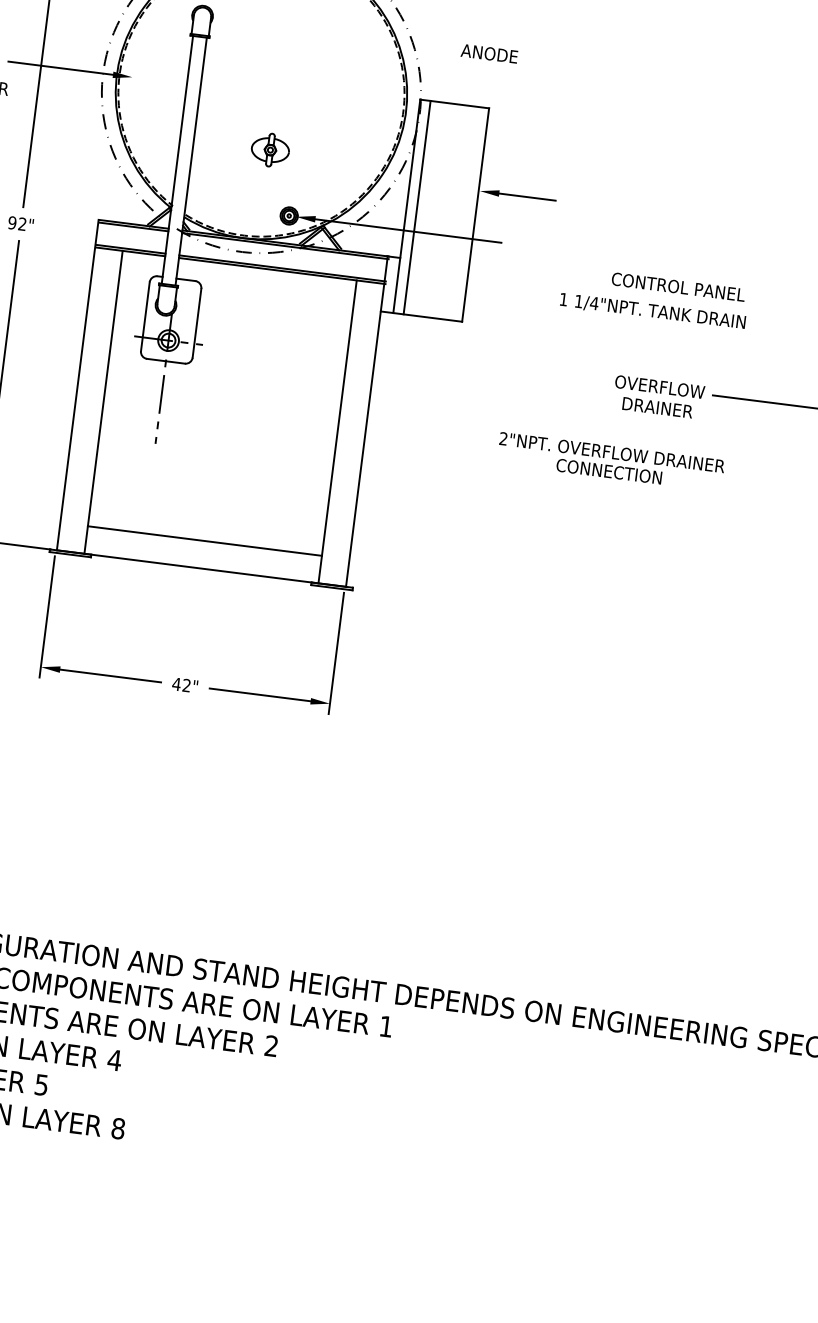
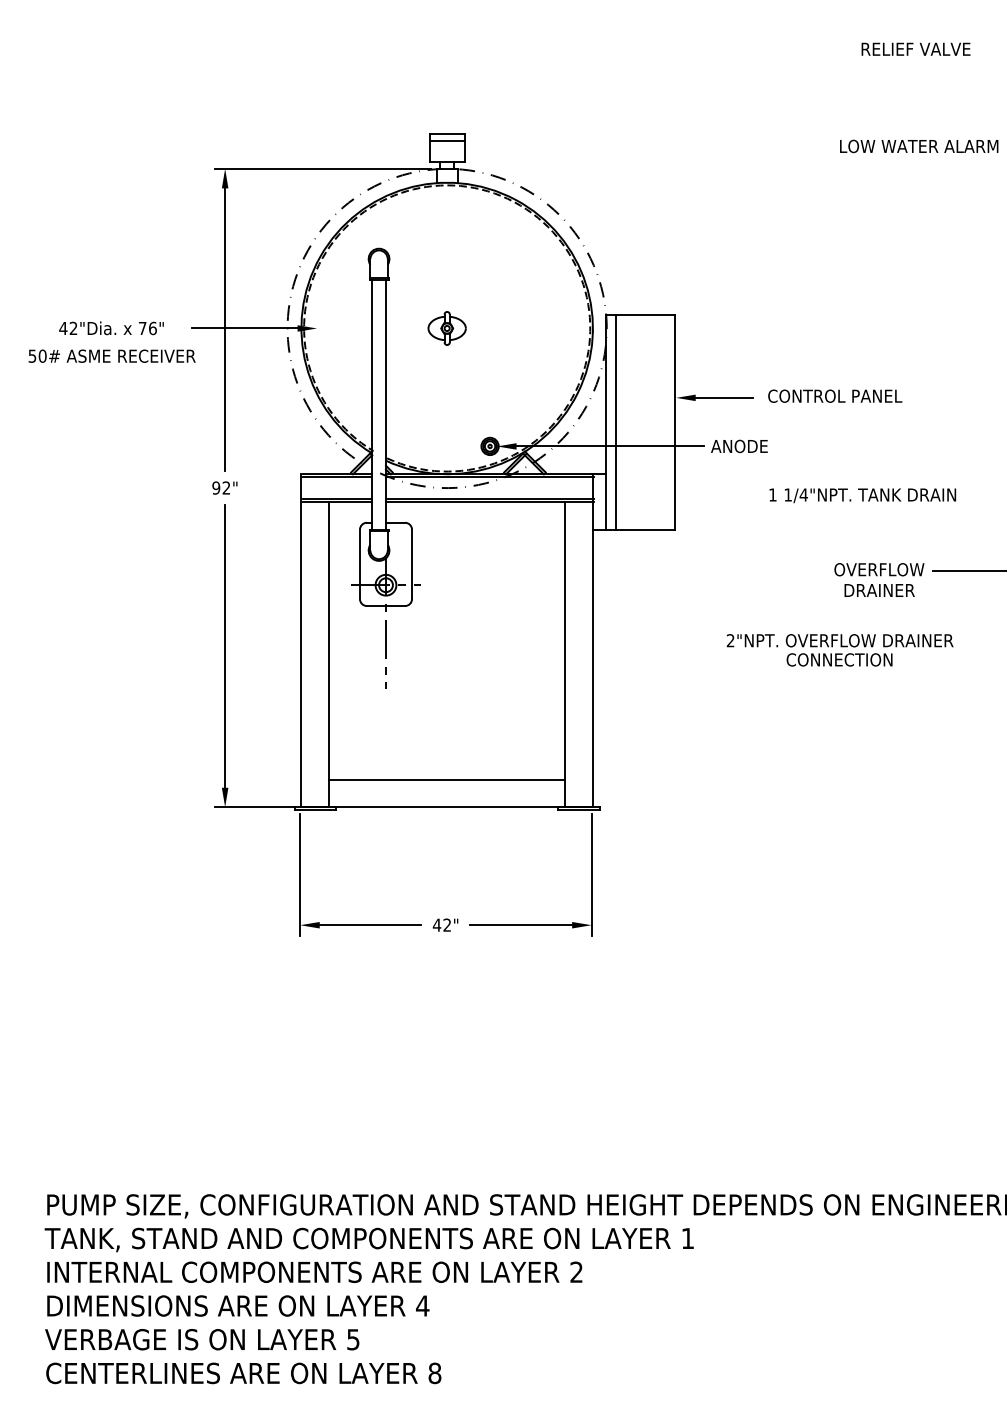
text: (489, 53) -> (739, 446), moved
part: (269, 150) -> (446, 328), moved
text: (678, 286) -> (835, 395), moved

